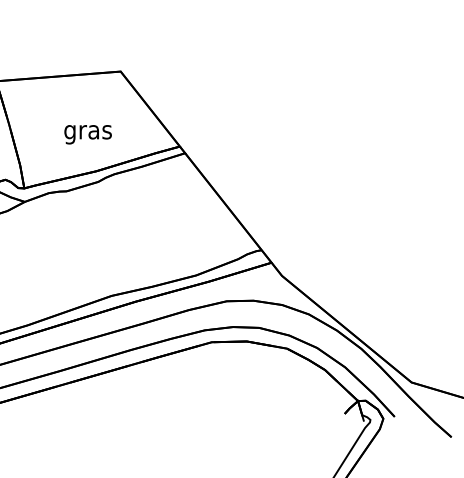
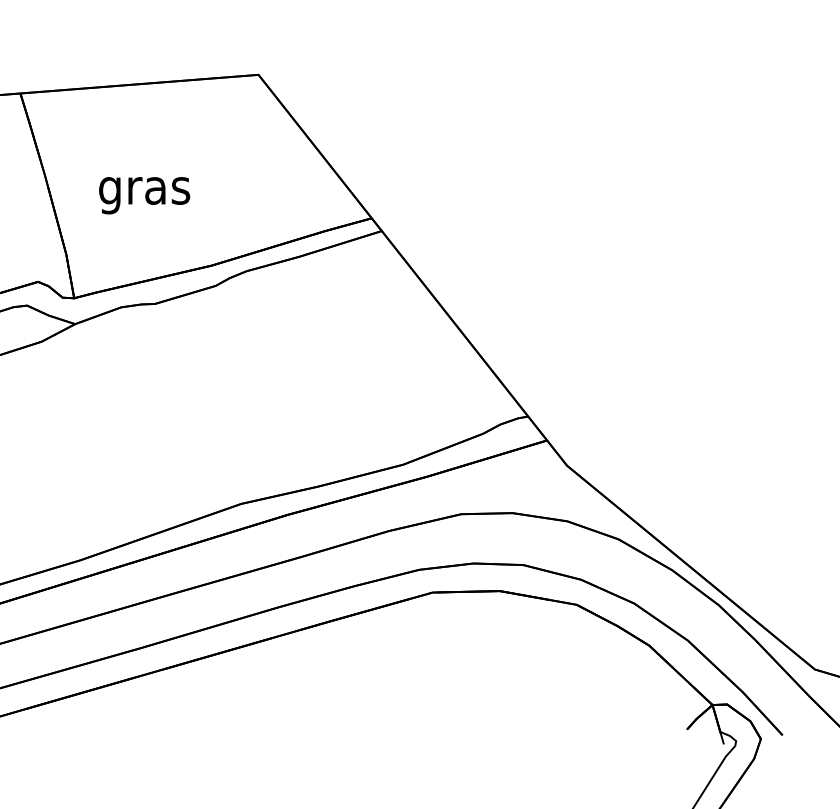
text: (87, 134) -> (143, 195), moved

